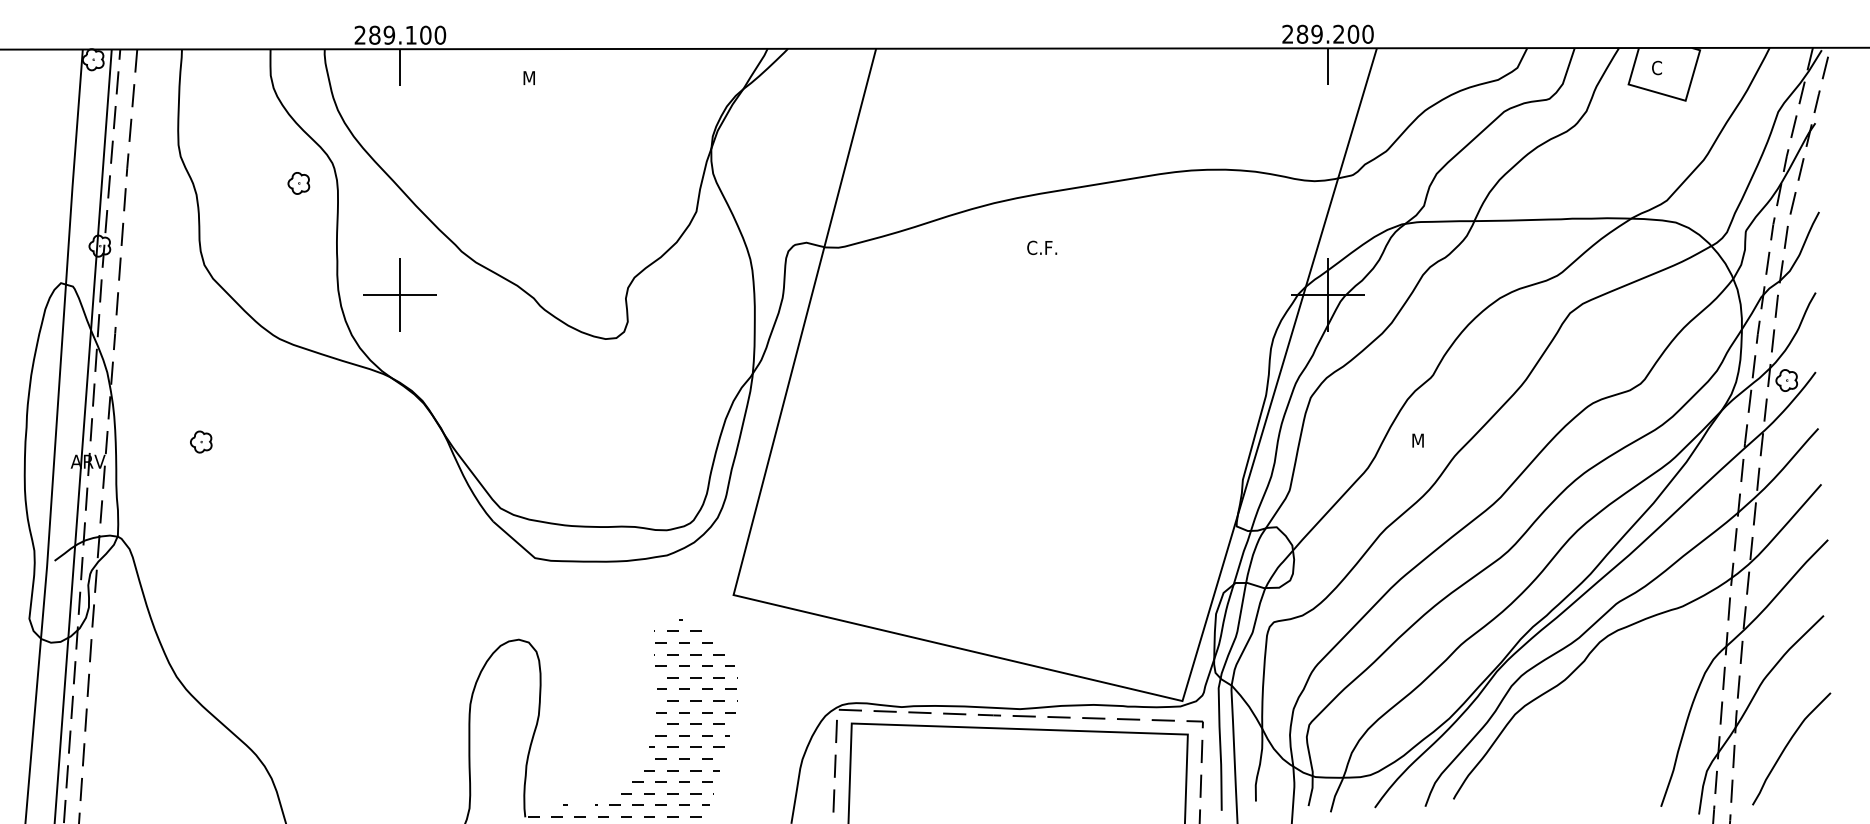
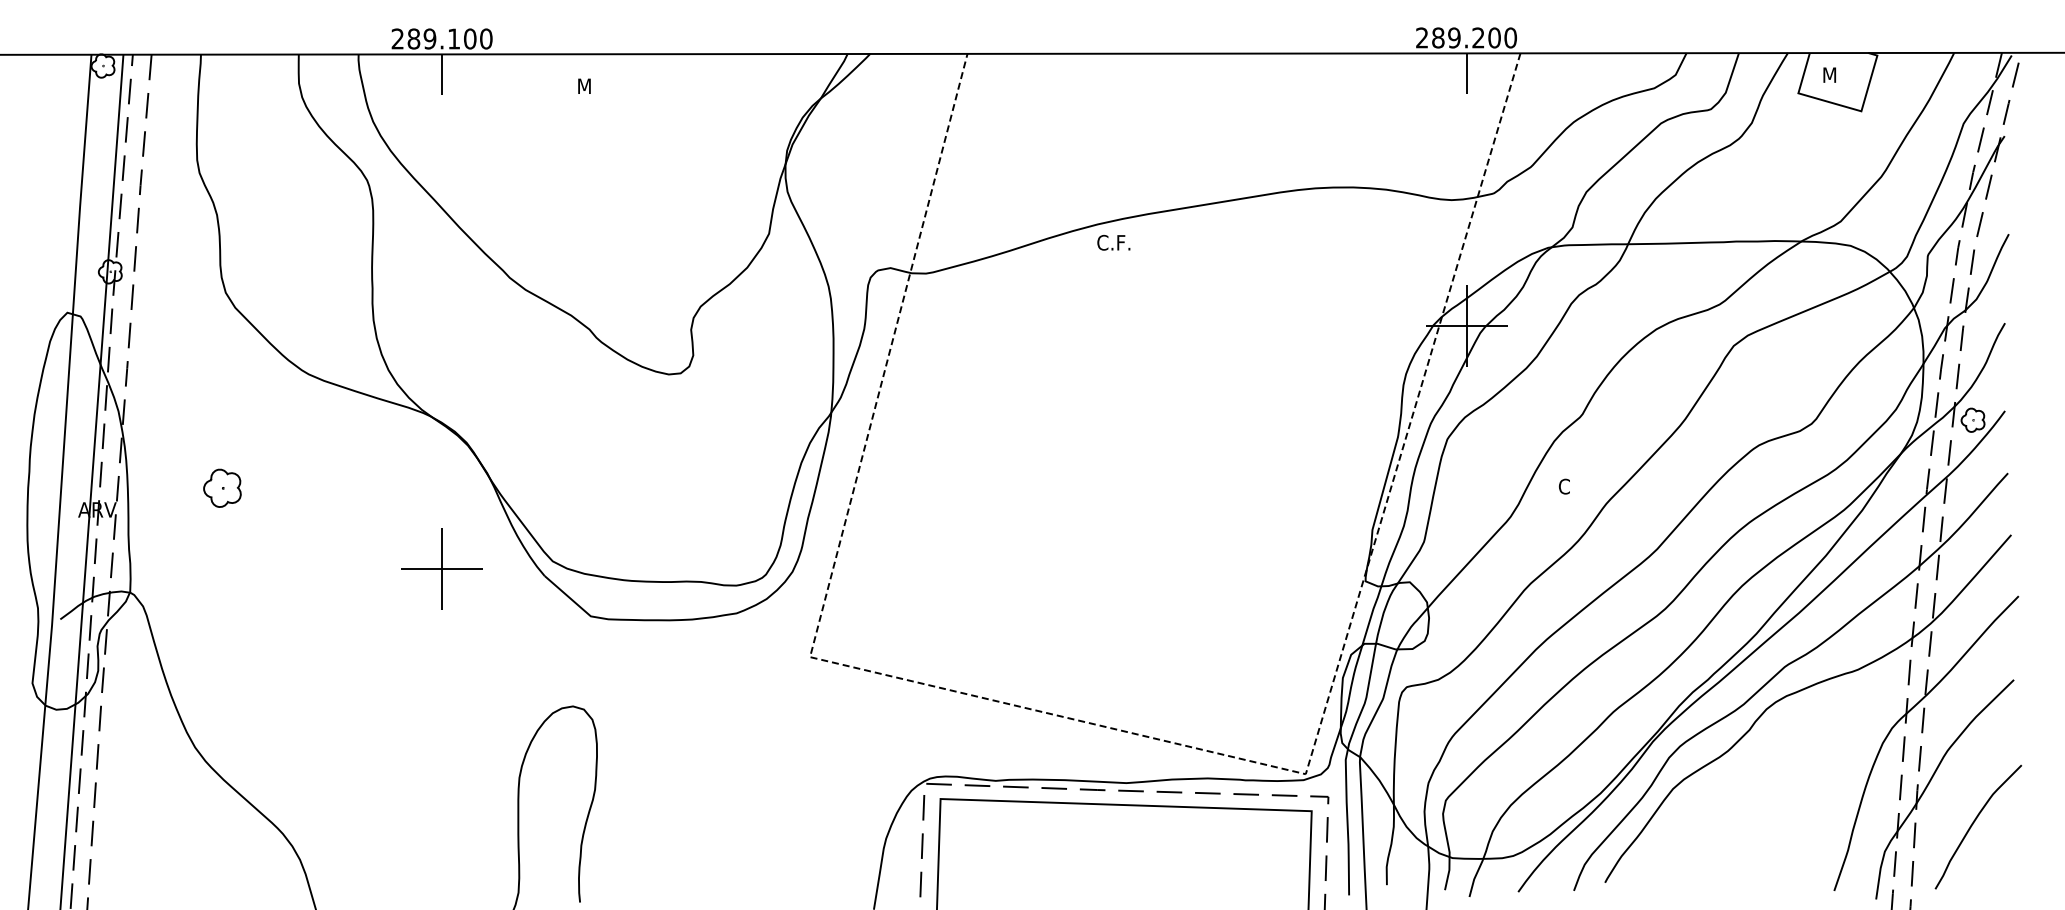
text: (1656, 68) -> (1829, 75), C -> M
part: (298, 183) -> (329, 202), removed
text: (1041, 247) -> (1113, 242), moved
part: (399, 294) -> (441, 568), moved
text: (1417, 440) -> (1565, 486), M -> C
part: (200, 441) -> (221, 487), size x1.6
line: (1014, 661) -> (1120, 730), solid -> dashed
hatch: (632, 718) -> (698, 793), removed

